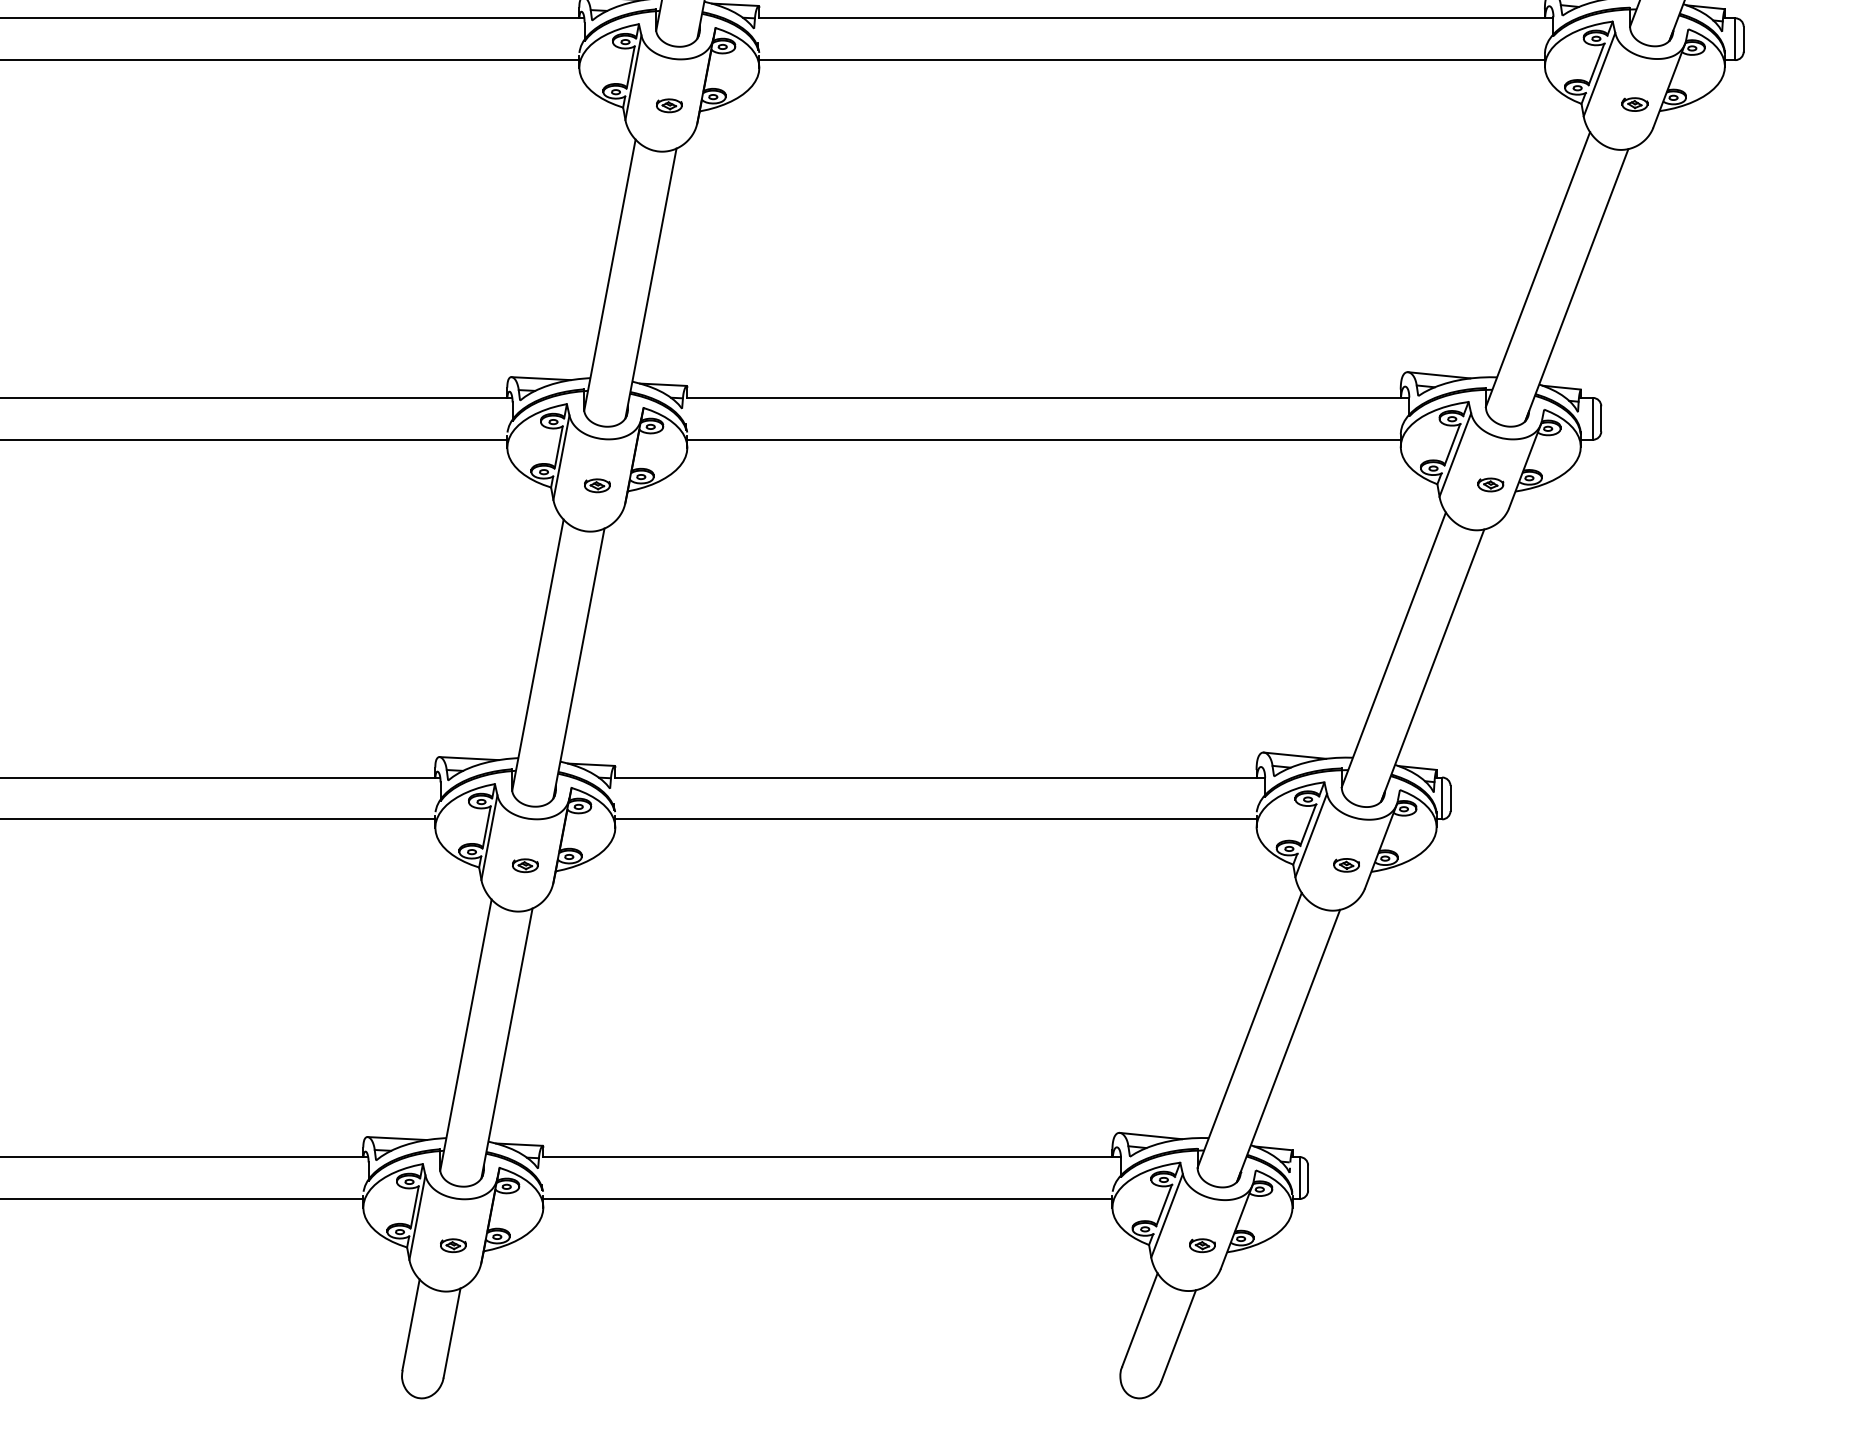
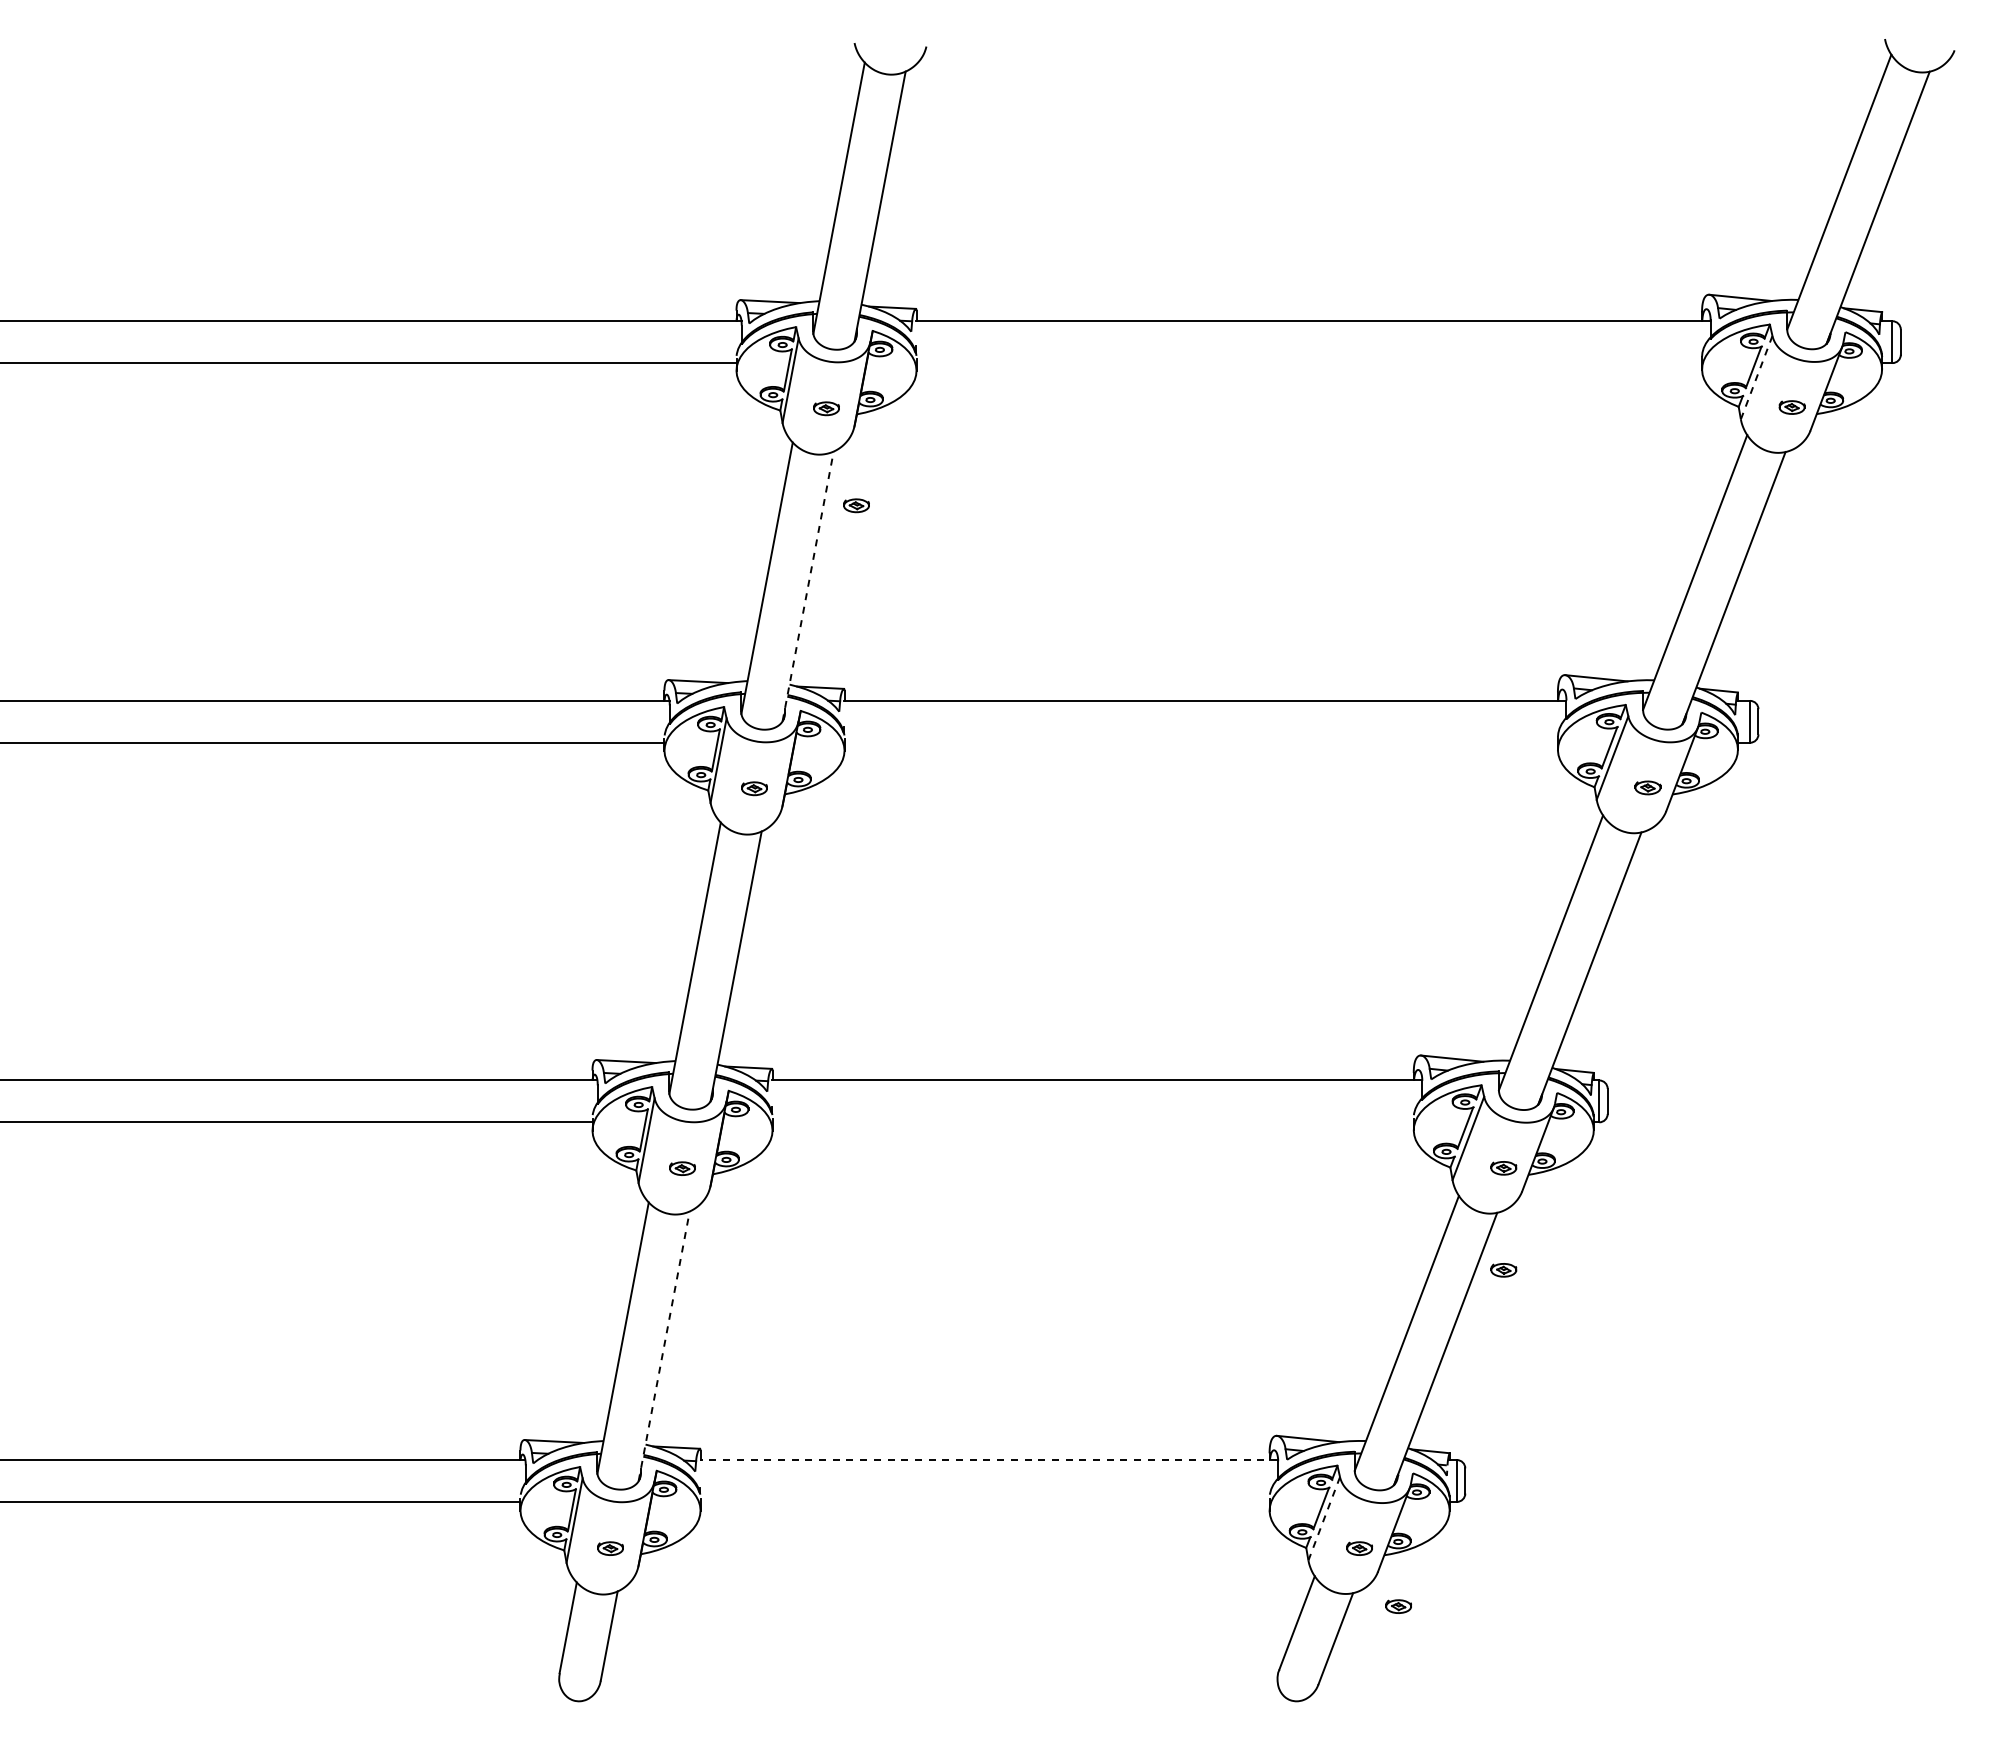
line: (1152, 60) -> (1309, 363), removed
line: (1599, 74) -> (1756, 377), solid -> dashed
part: (699, 202) -> (856, 505), added
line: (651, 282) -> (808, 585), solid -> dashed
line: (1043, 439) -> (1200, 742), removed
line: (935, 819) -> (1092, 1122), removed
part: (1346, 967) -> (1503, 1270), added
line: (507, 1042) -> (664, 1345), solid -> dashed
line: (831, 1157) -> (988, 1460), solid -> dashed
line: (827, 1198) -> (984, 1501), removed
line: (1167, 1215) -> (1324, 1518), solid -> dashed
part: (1241, 1303) -> (1398, 1606), added

